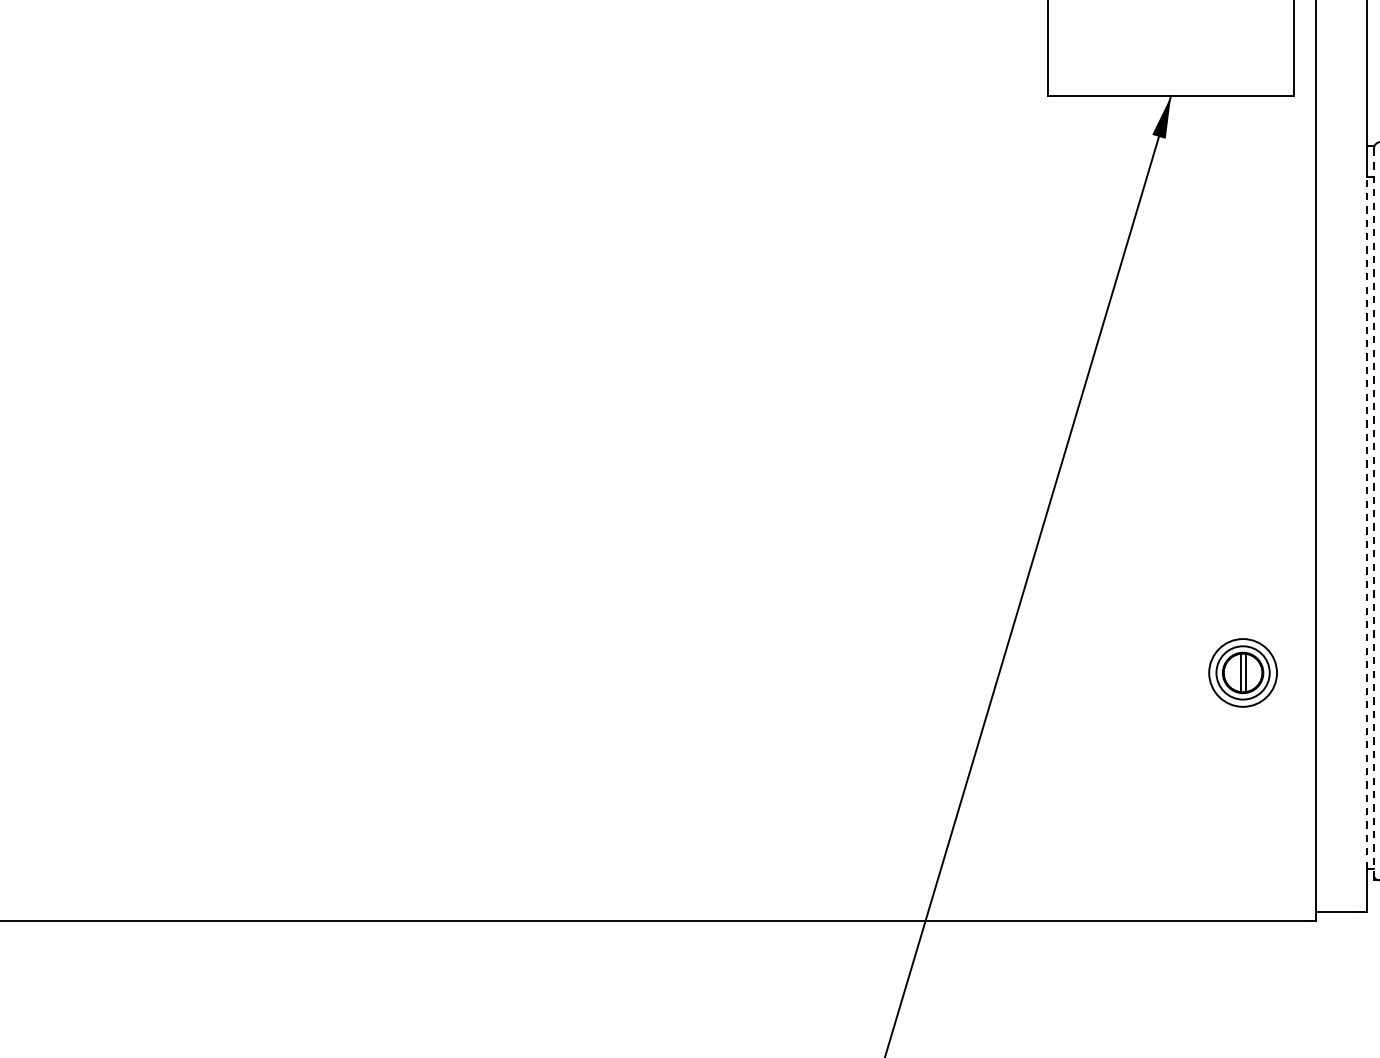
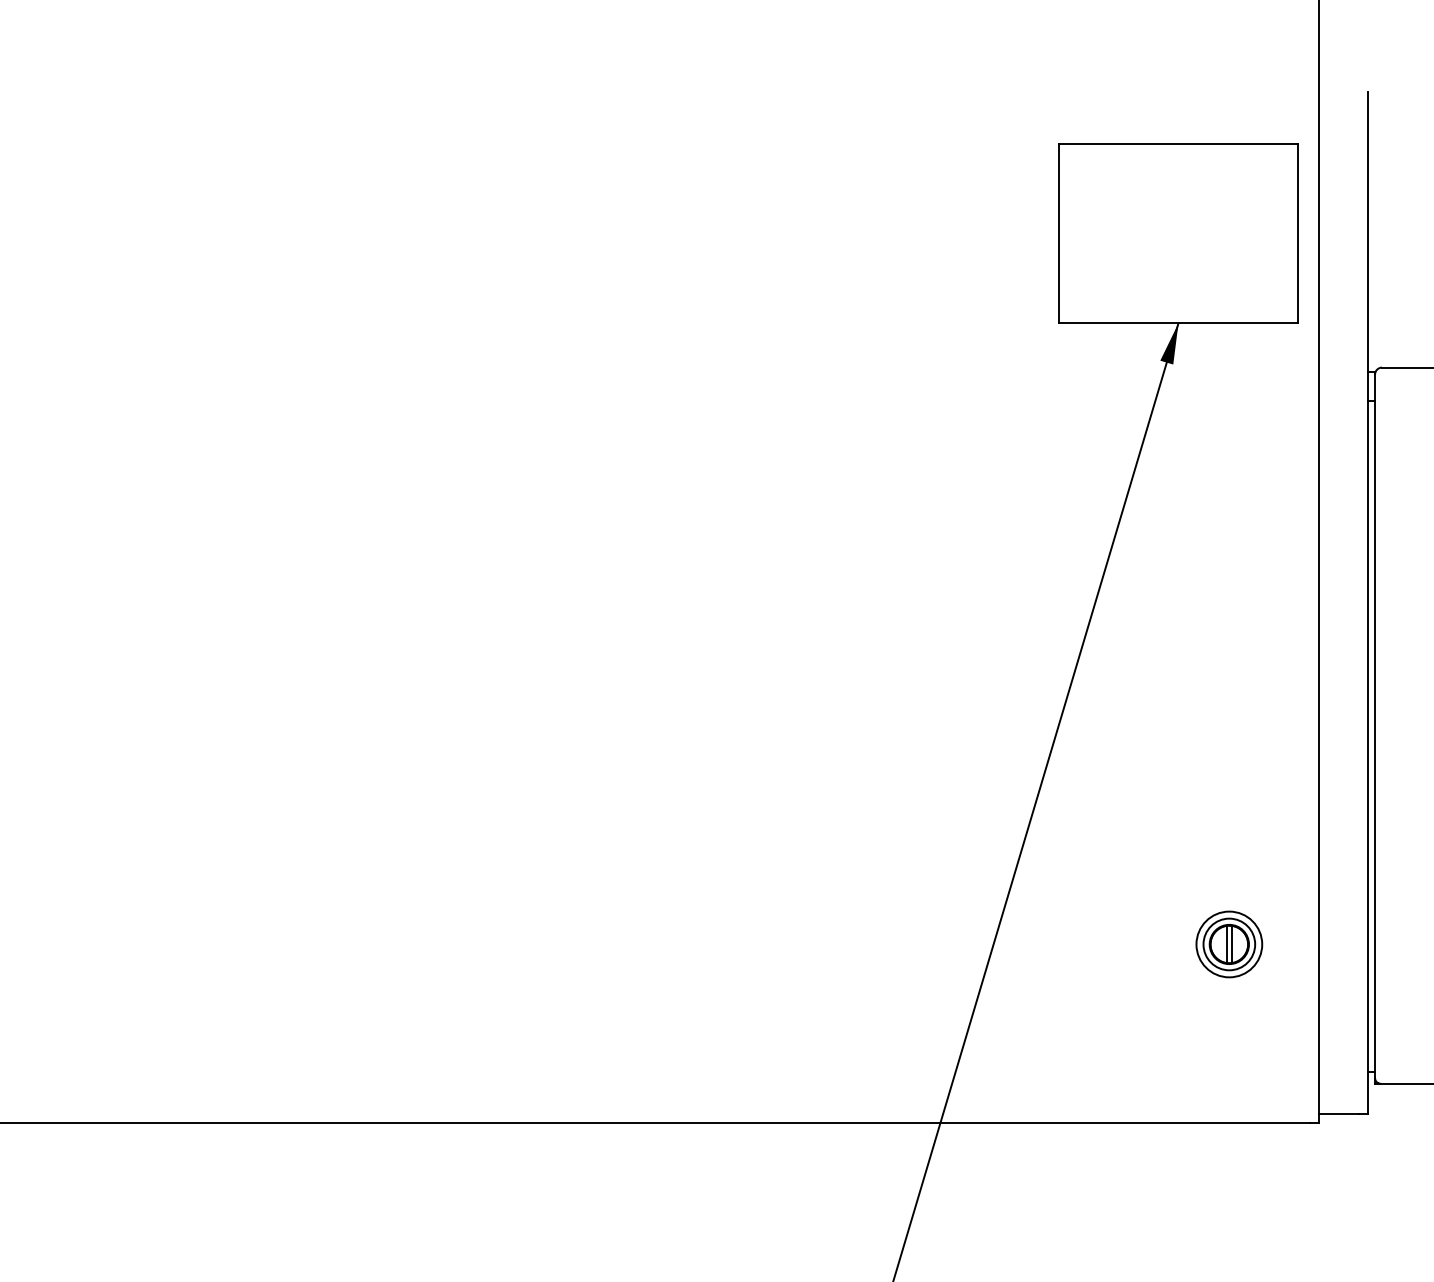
line: (1374, 512) -> (1375, 726), dashed -> solid
line: (1367, 522) -> (1368, 736), dashed -> solid
part: (1243, 672) -> (1229, 944), moved

